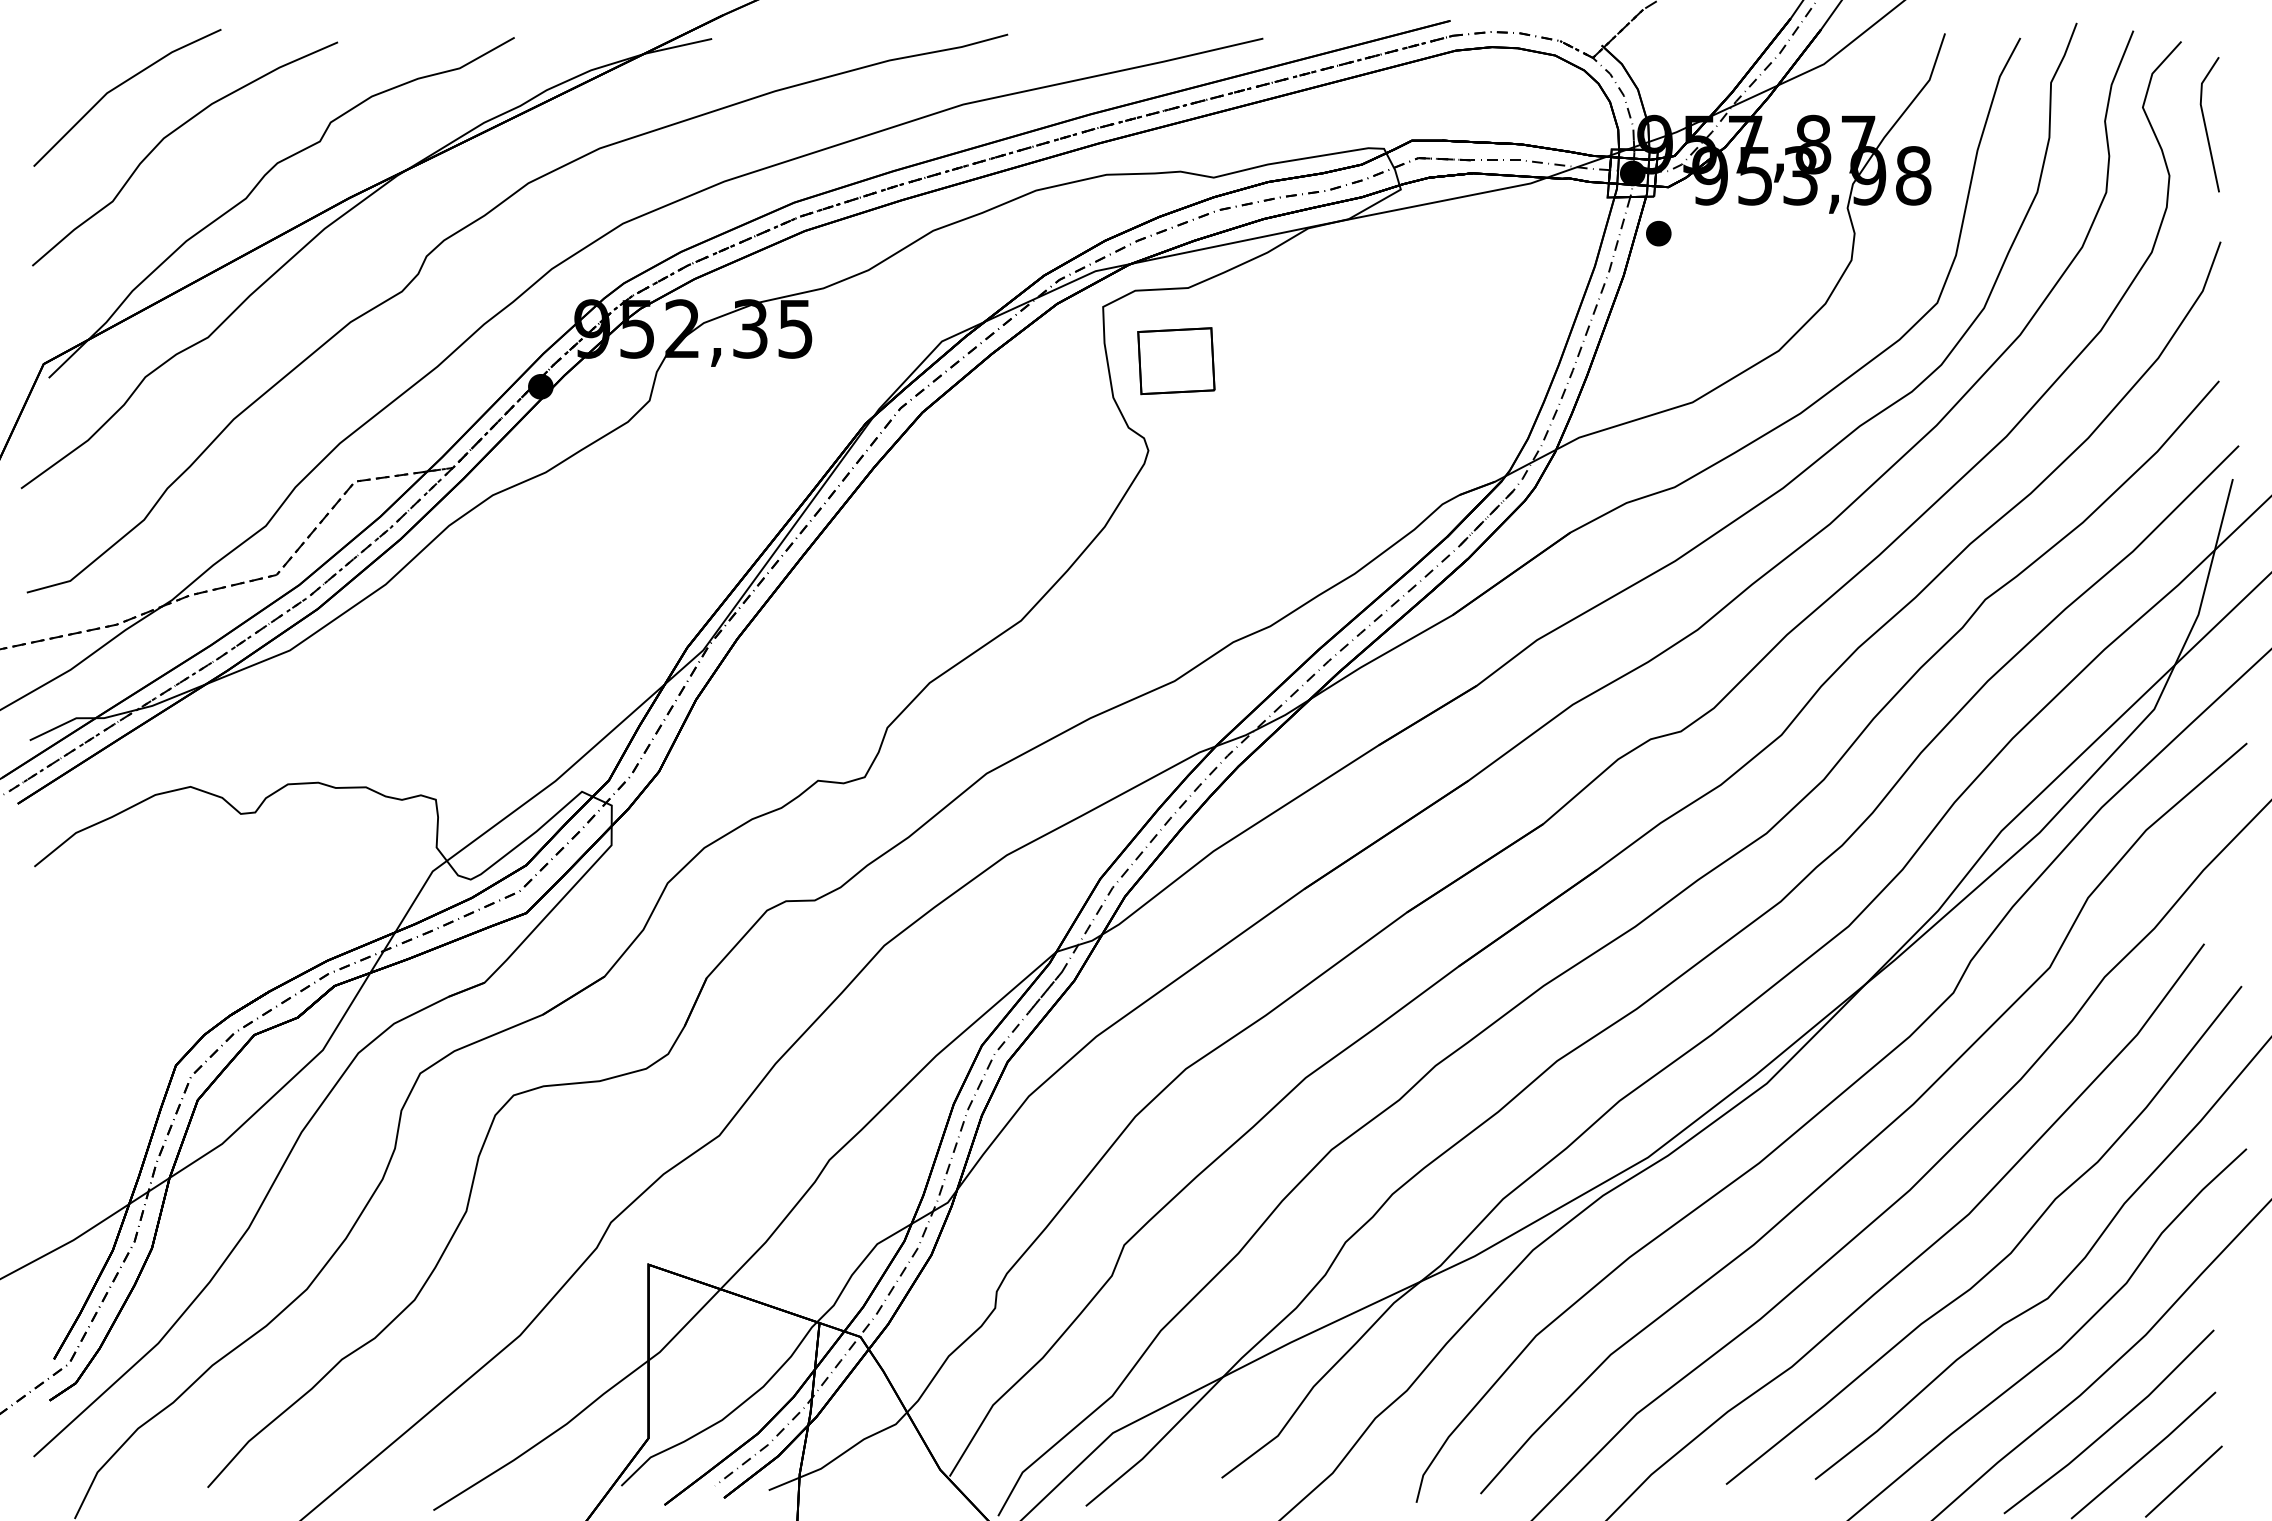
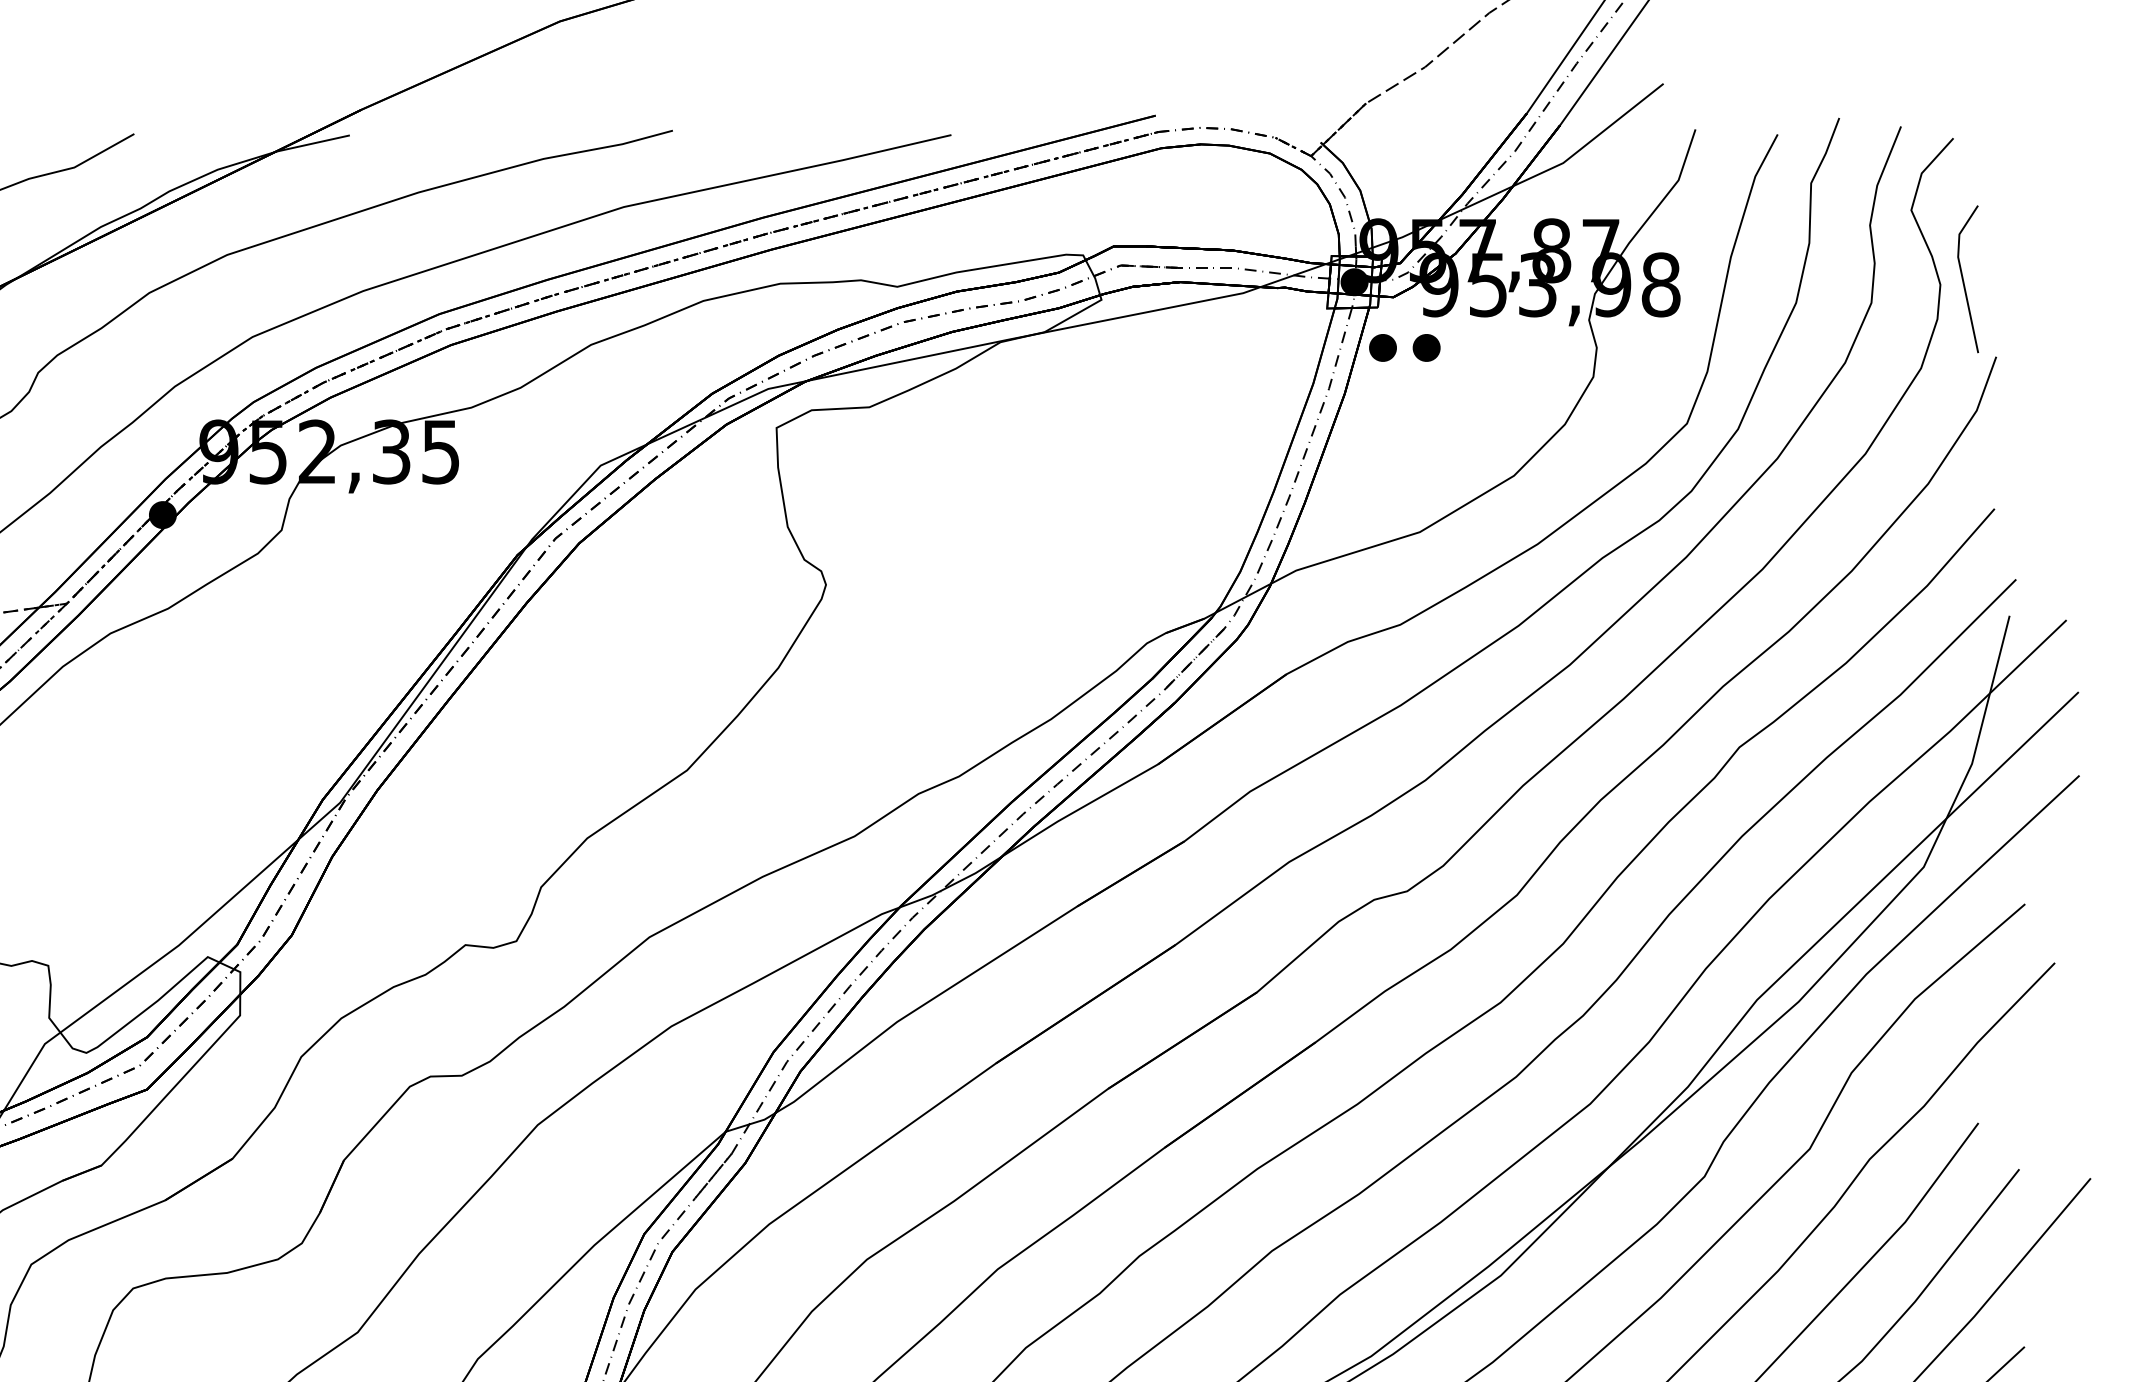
line: (2206, 125) -> (1964, 280), moved
part: (1698, 233) -> (1426, 347), added
part: (1176, 361) -> (856, 487), removed

